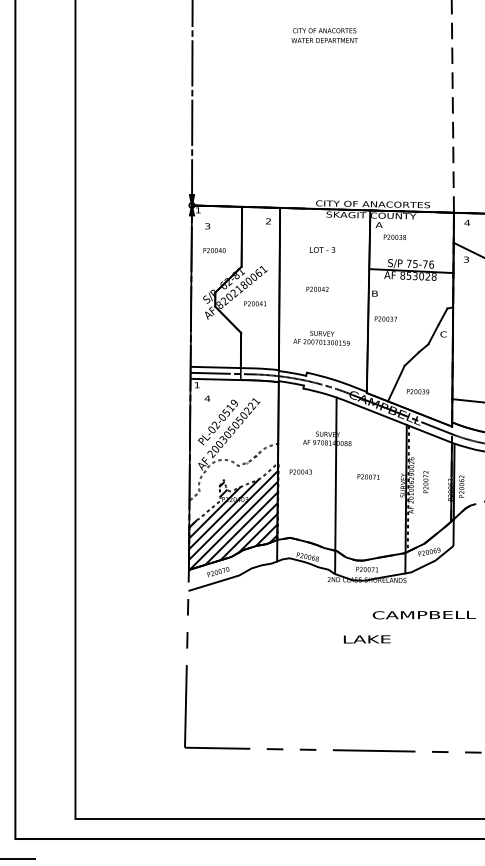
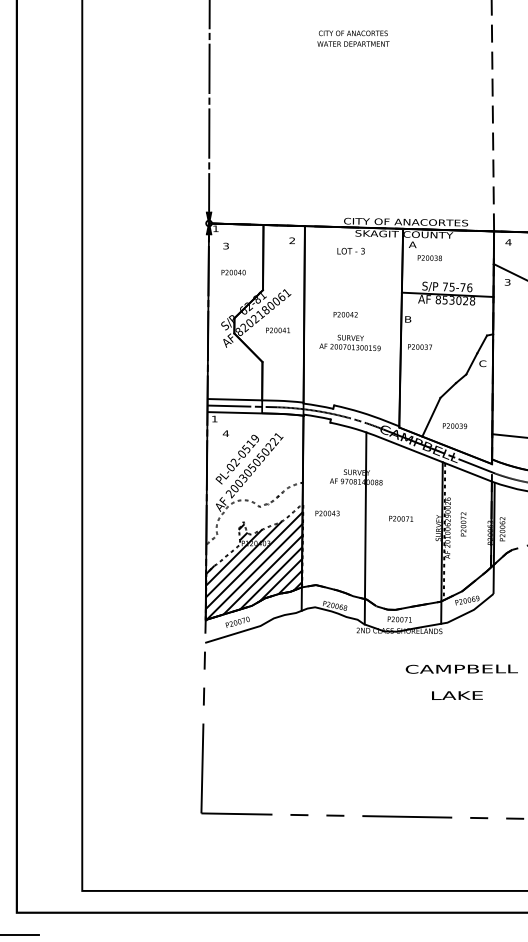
text: (322, 249) -> (351, 250), moved
text: (321, 337) -> (349, 342), moved
text: (367, 639) -> (457, 695), moved

